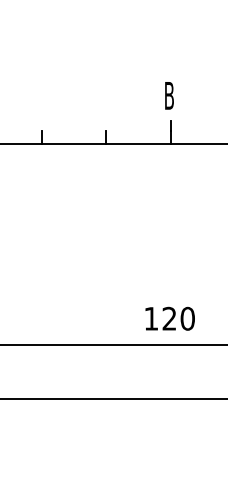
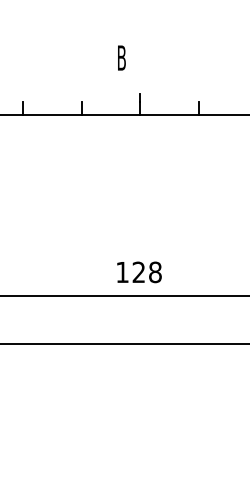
text: (169, 95) -> (121, 57), moved
text: (187, 318) -> (155, 272), 120 -> 128

